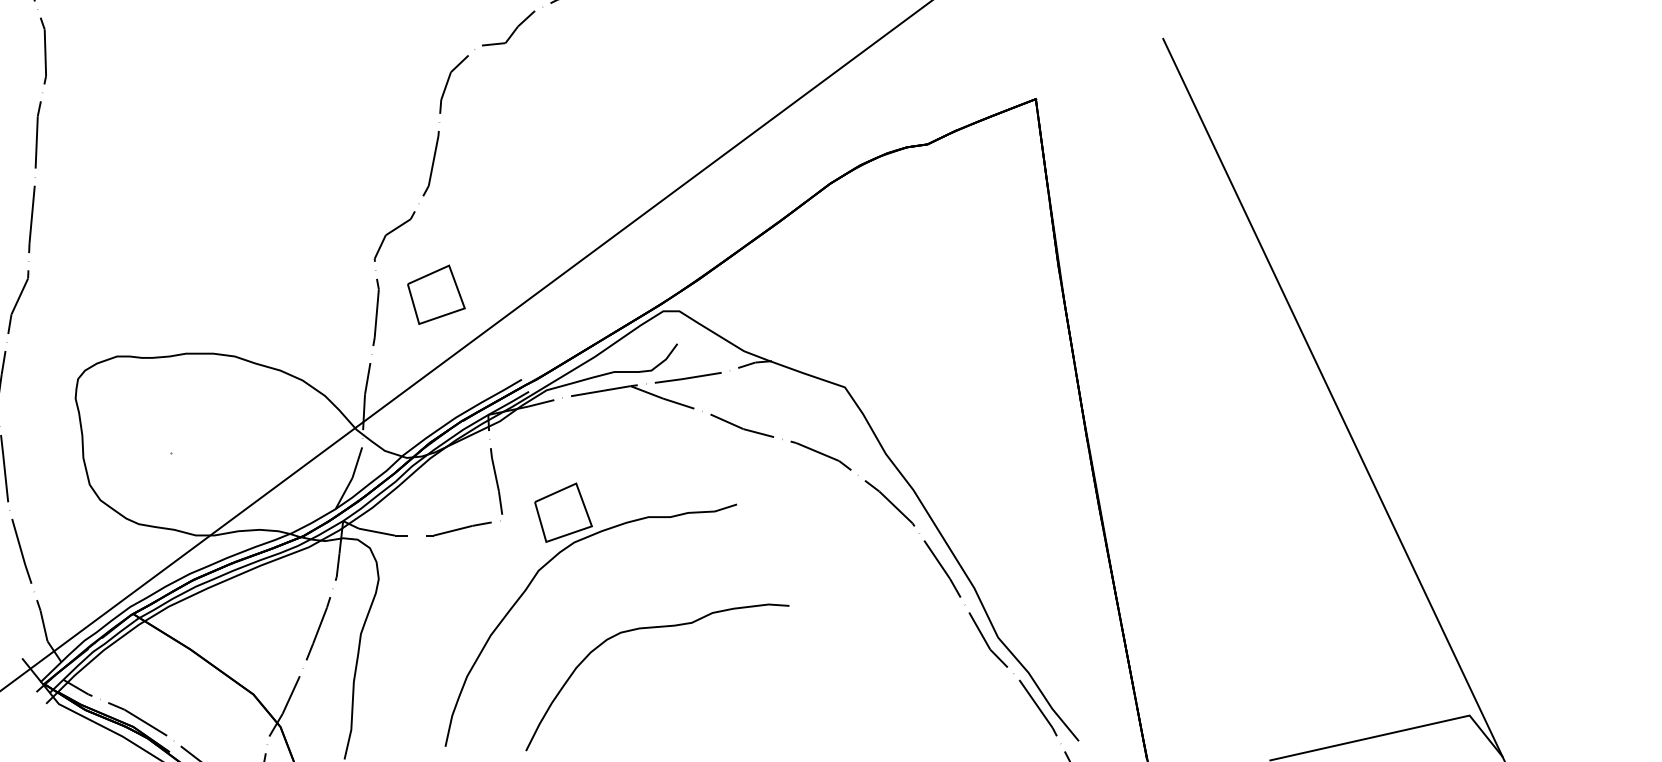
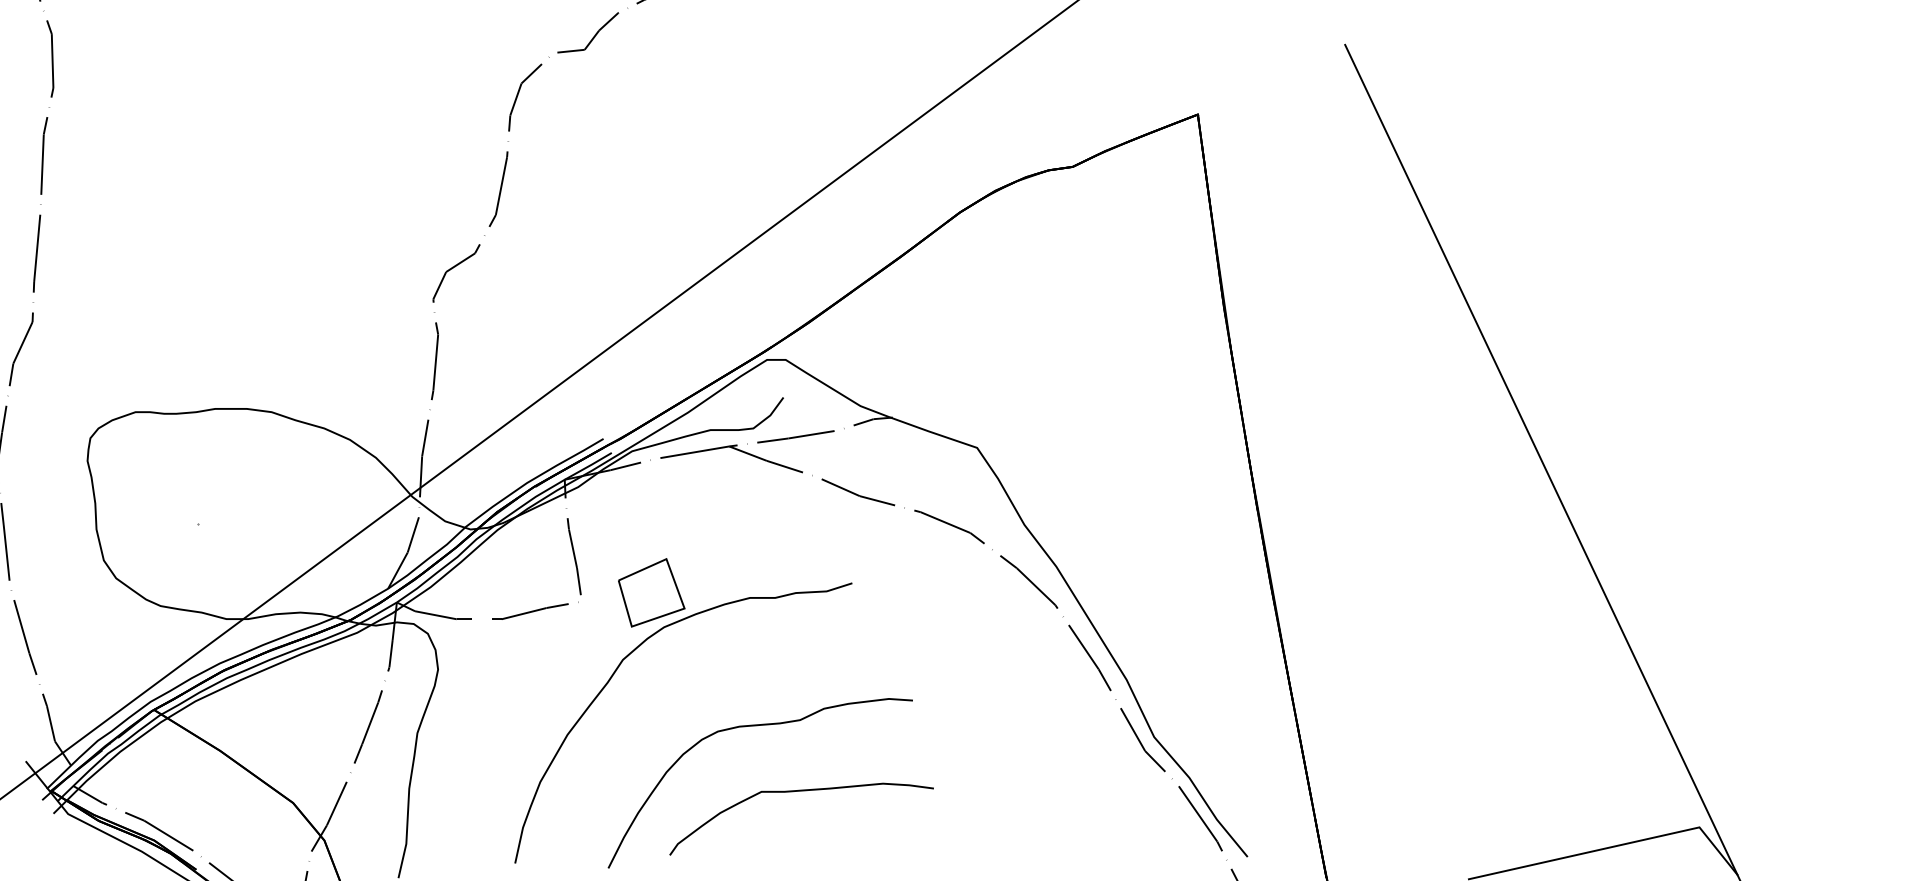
part: (436, 294) -> (504, 340), removed
curve: (693, 684) -> (801, 791), added

